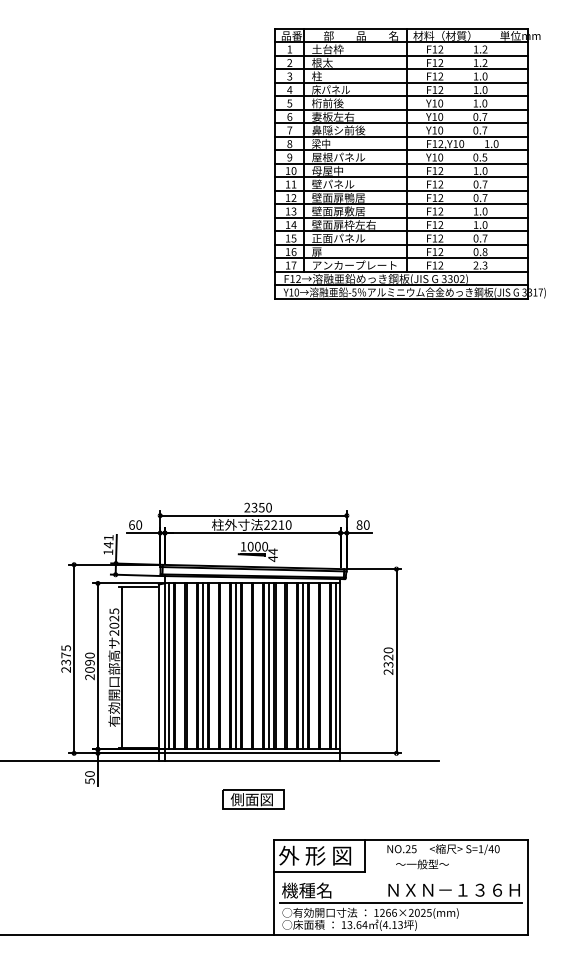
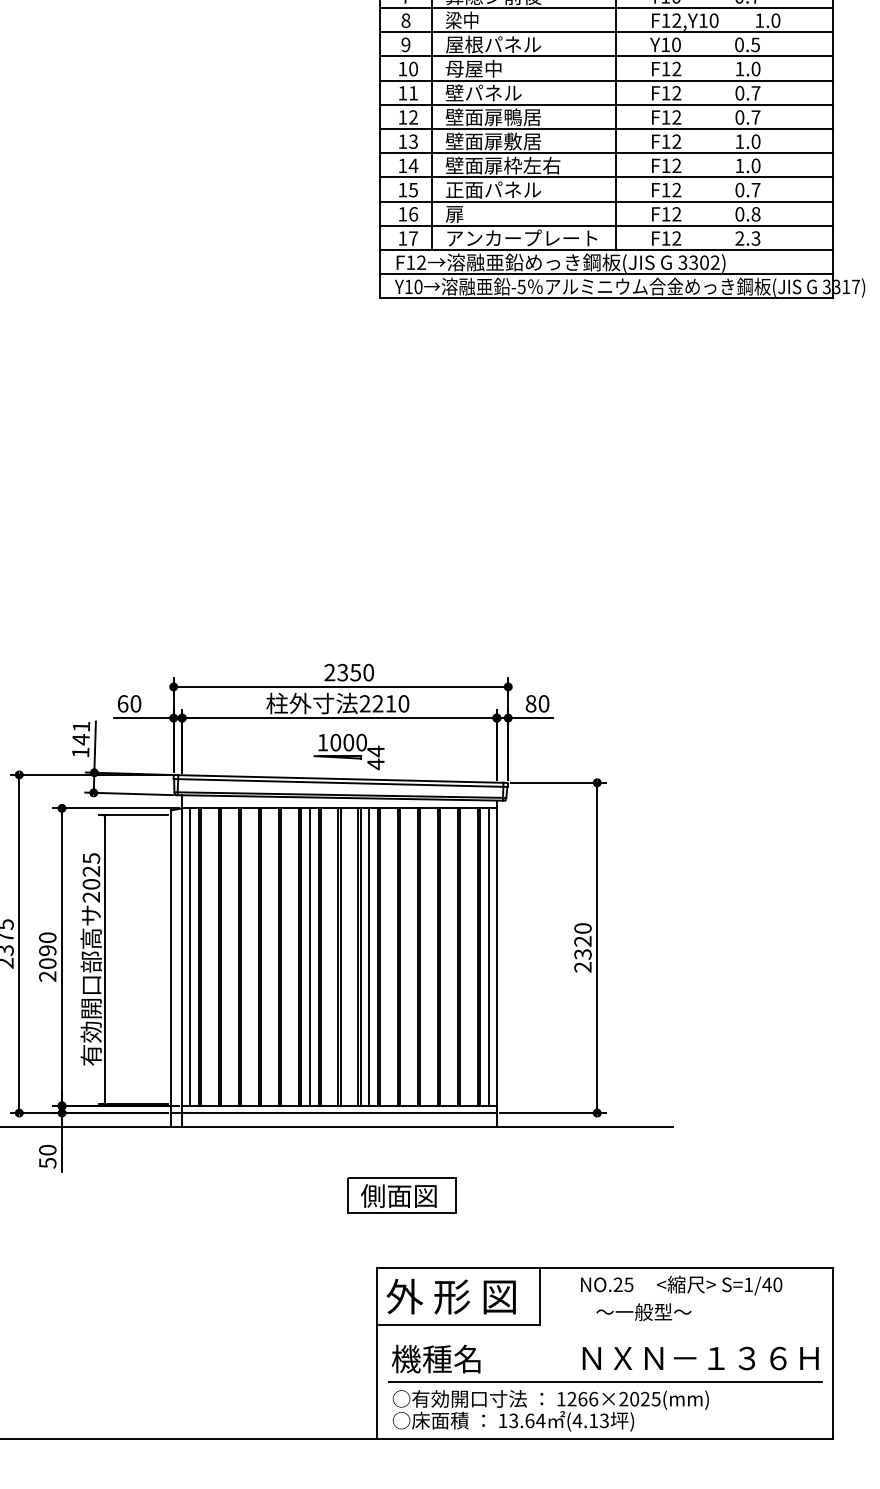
line: (202, 666) -> (249, 957), removed
line: (302, 666) -> (428, 957), removed
part: (253, 799) -> (401, 1195), moved

